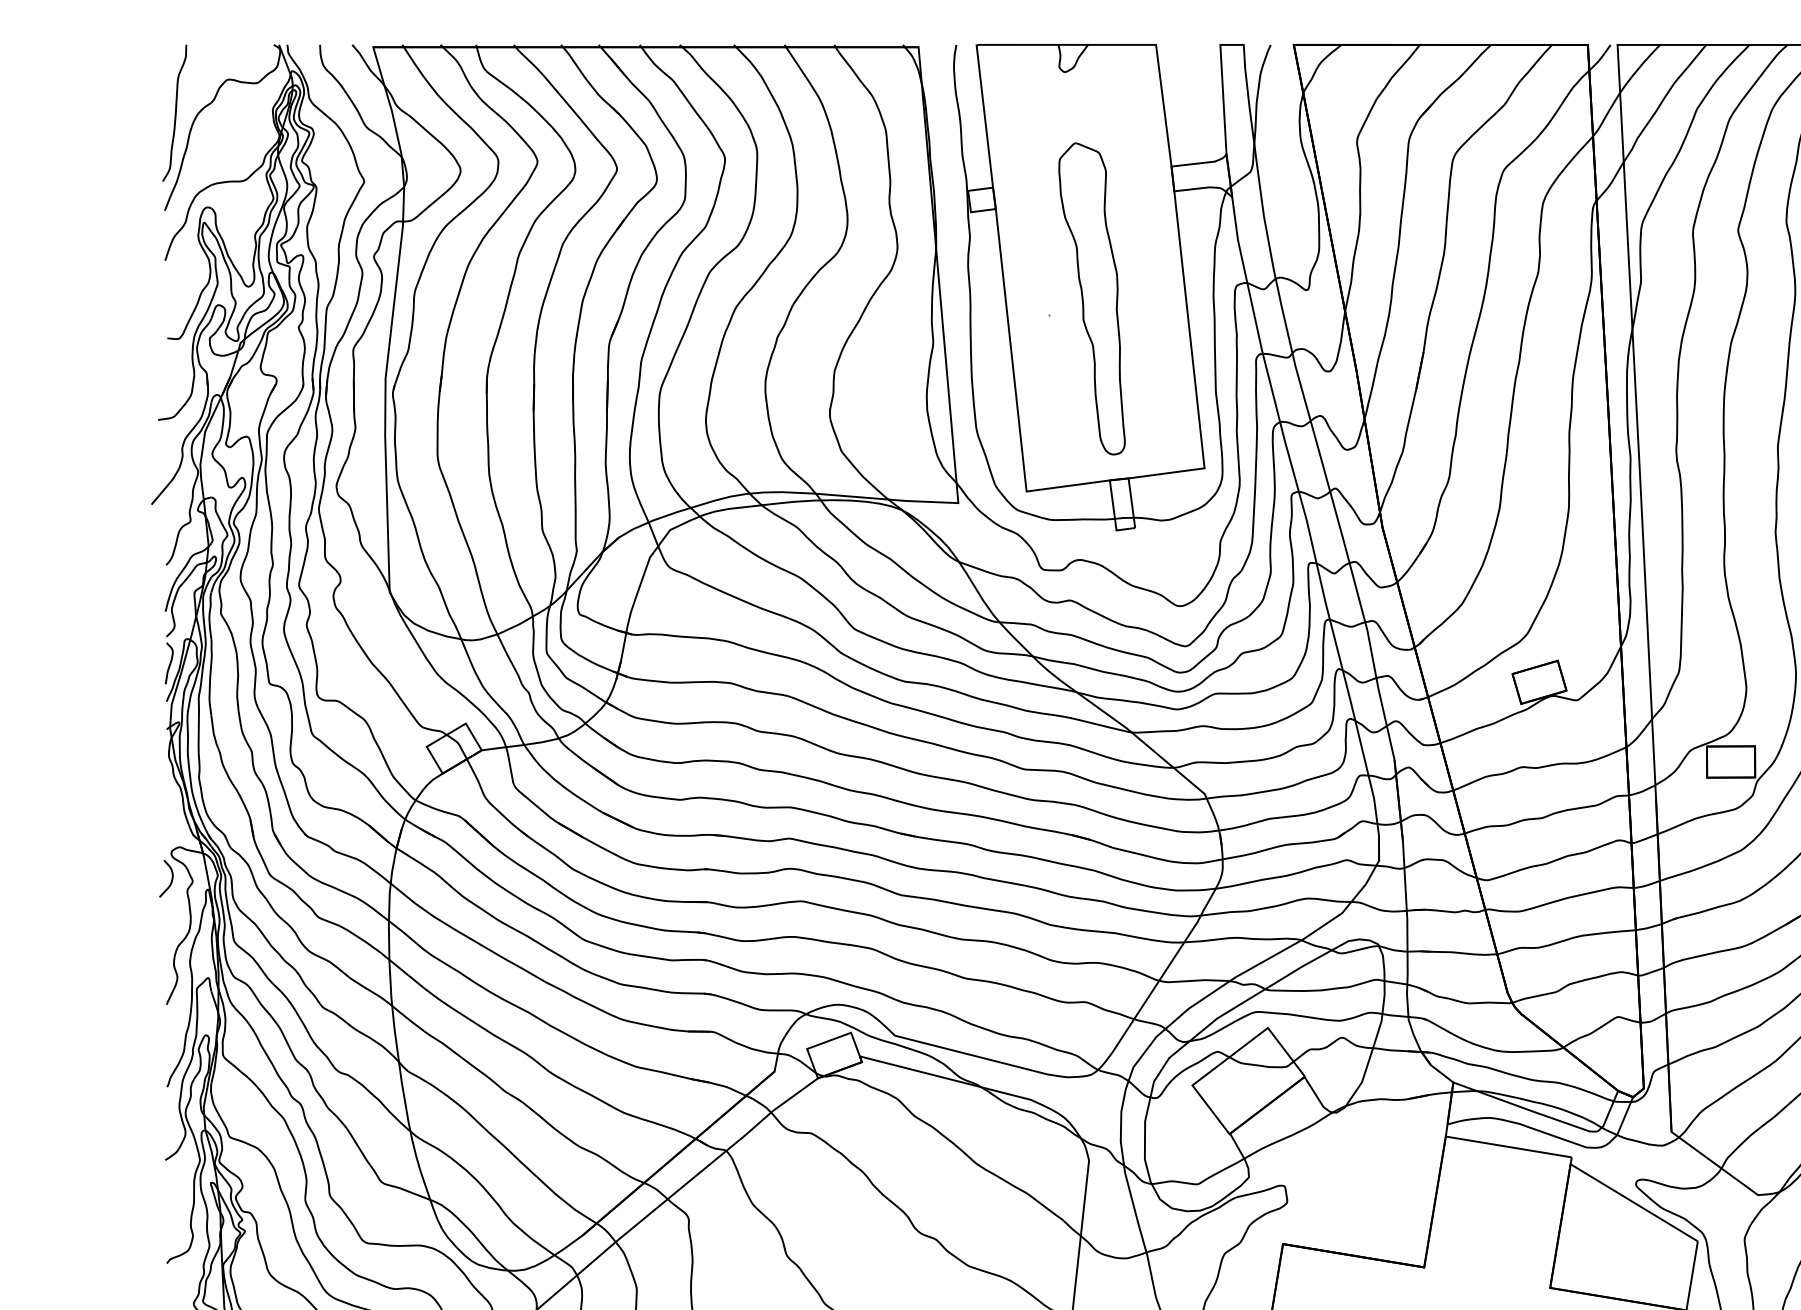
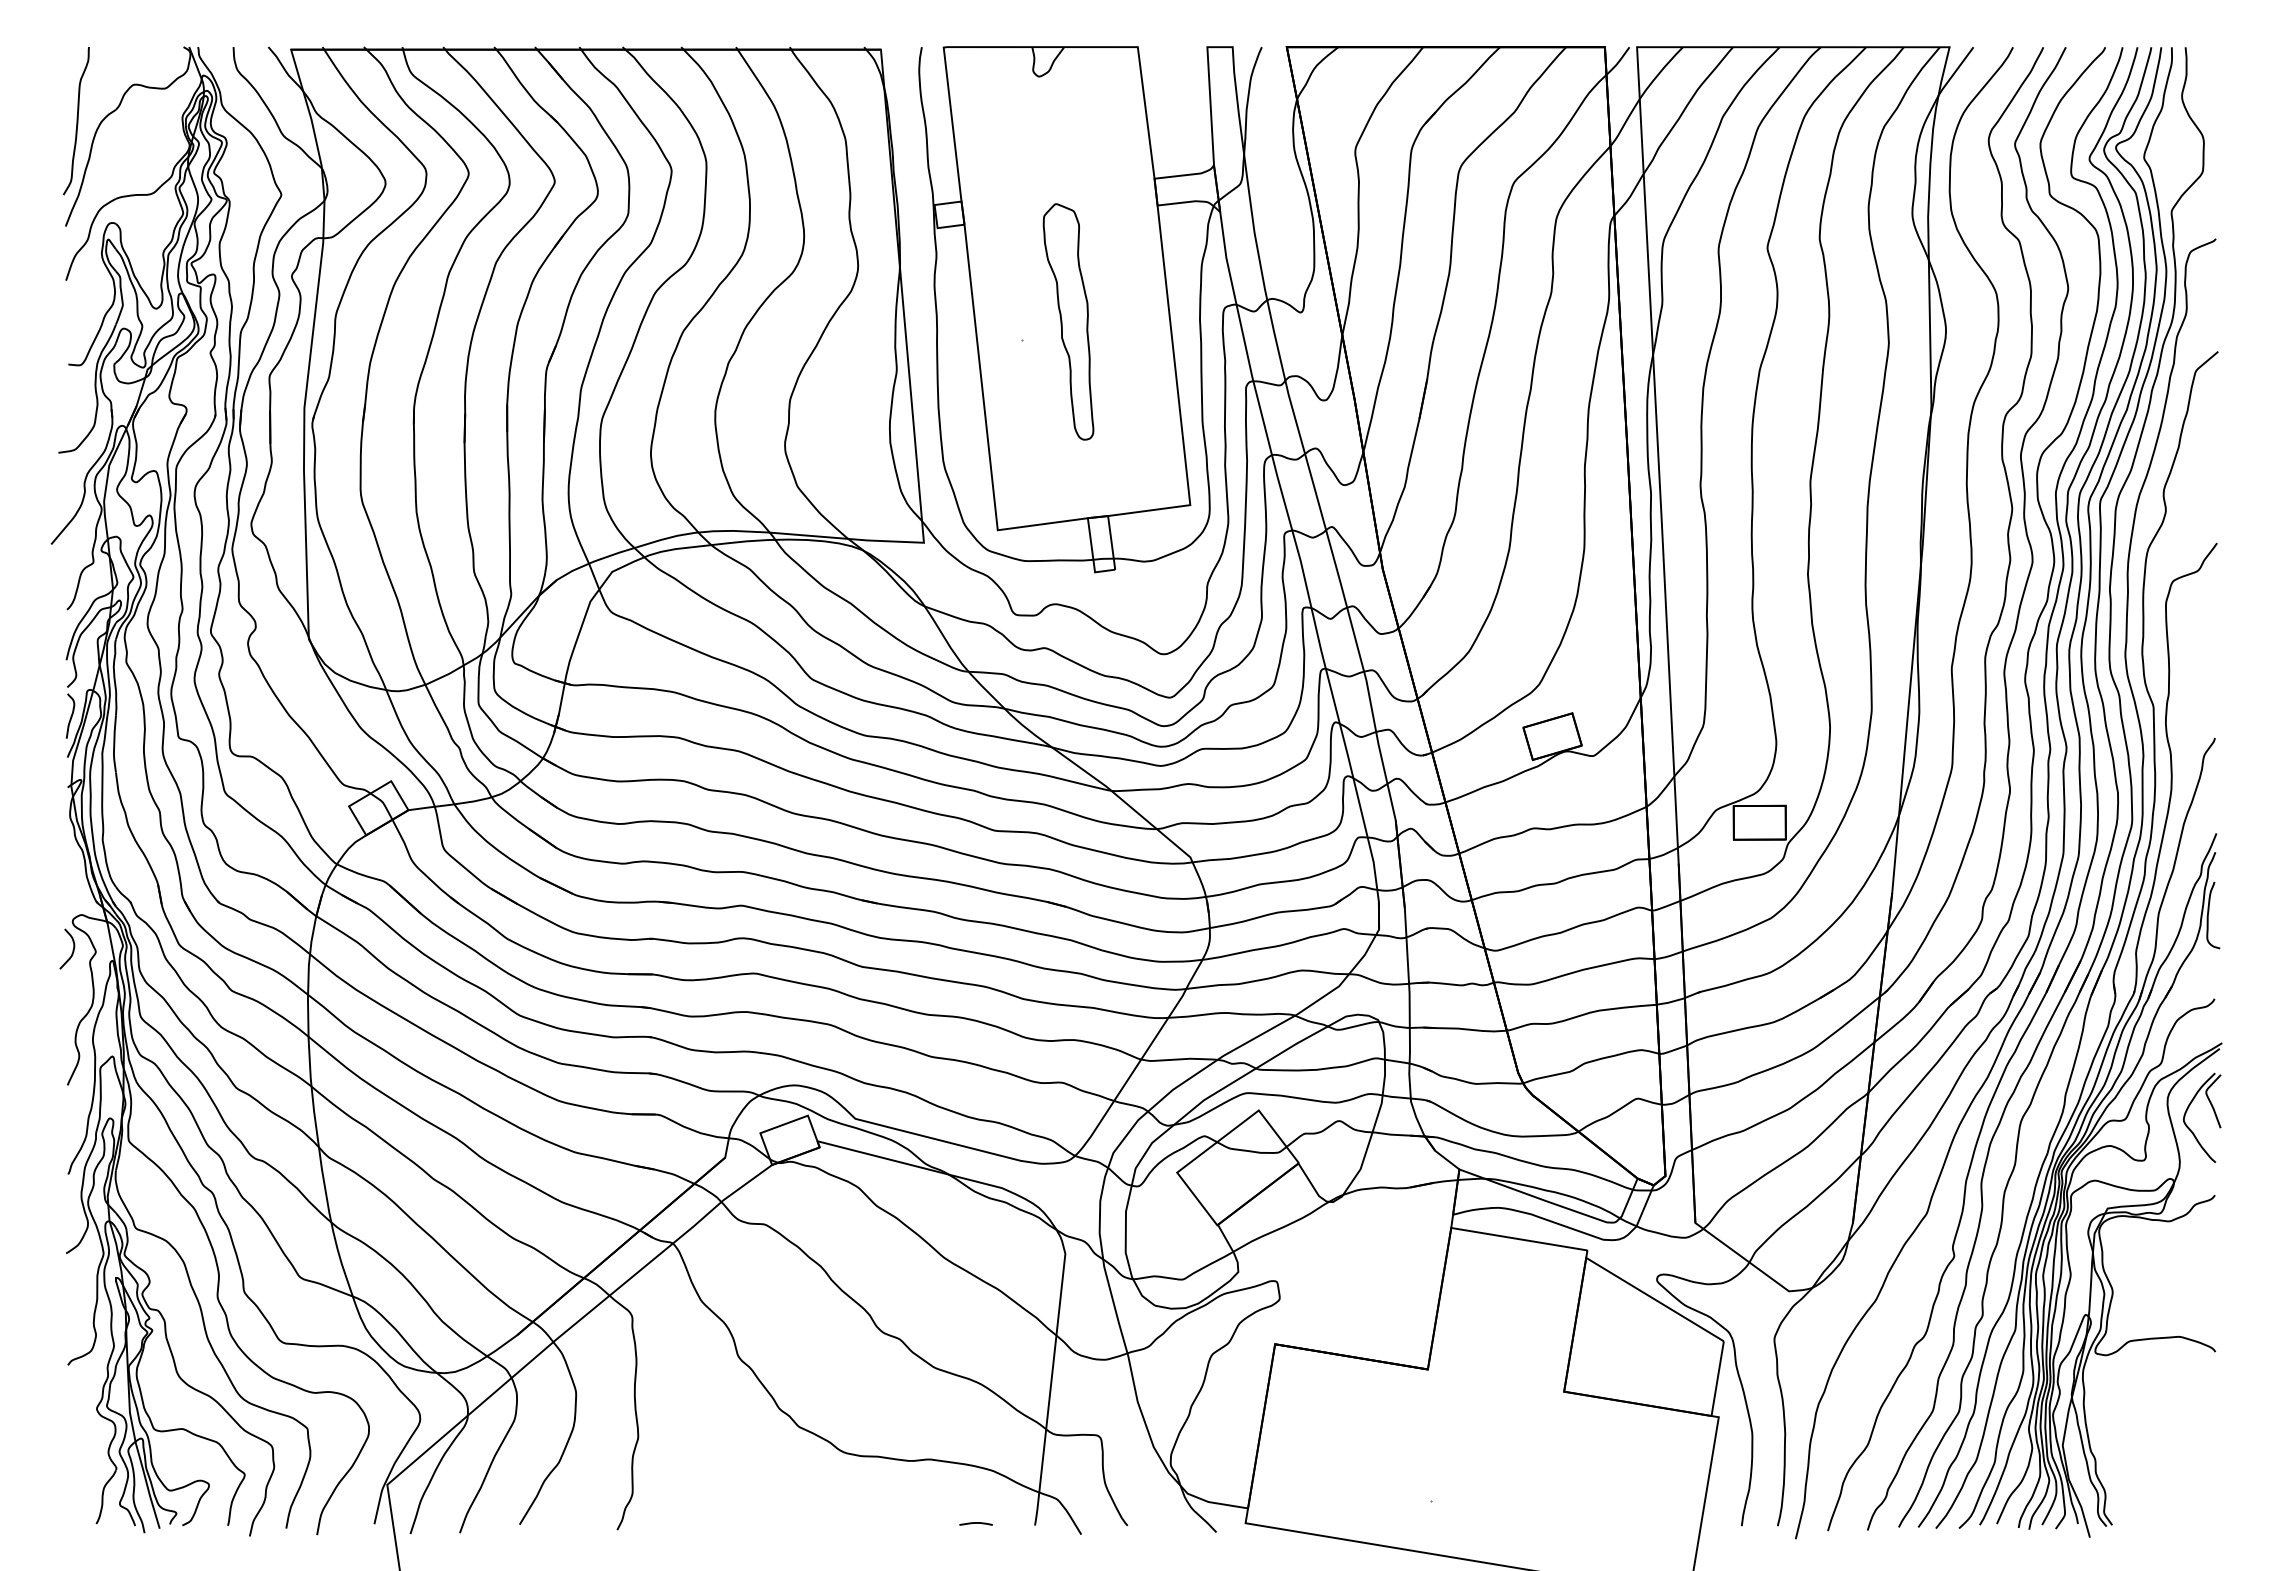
part: (1091, 298) -> (1068, 321), size x0.7

